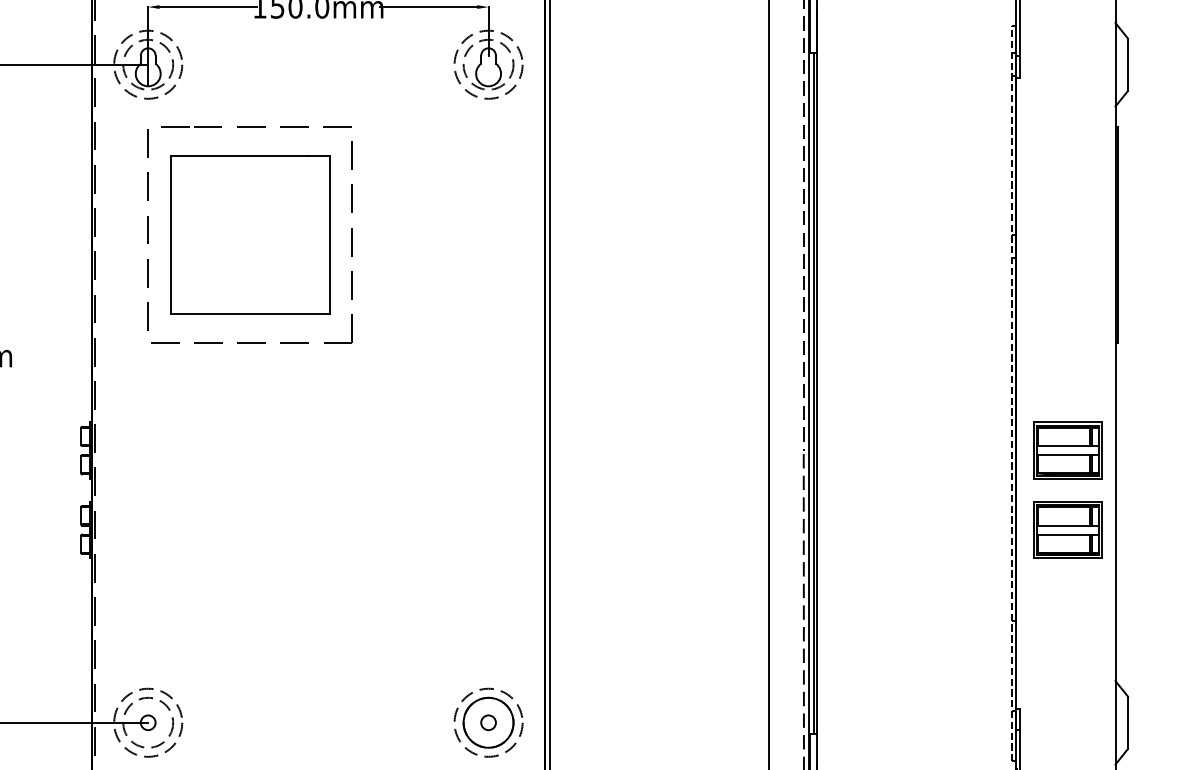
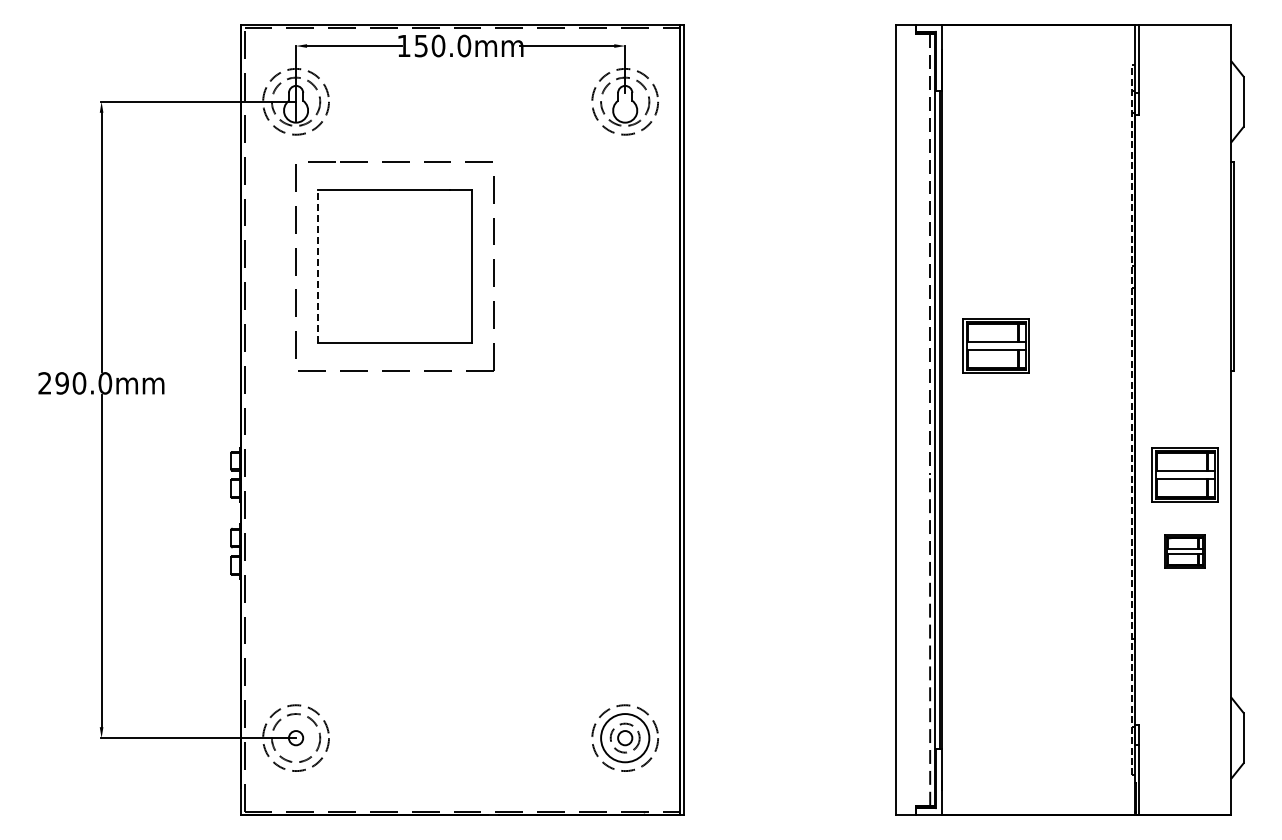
line: (171, 235) -> (318, 266), solid -> dashed
part: (871, 316) -> (995, 345), added
part: (1066, 529) -> (1184, 551), size x0.6
circle: (488, 723) -> (625, 738), size x0.6

